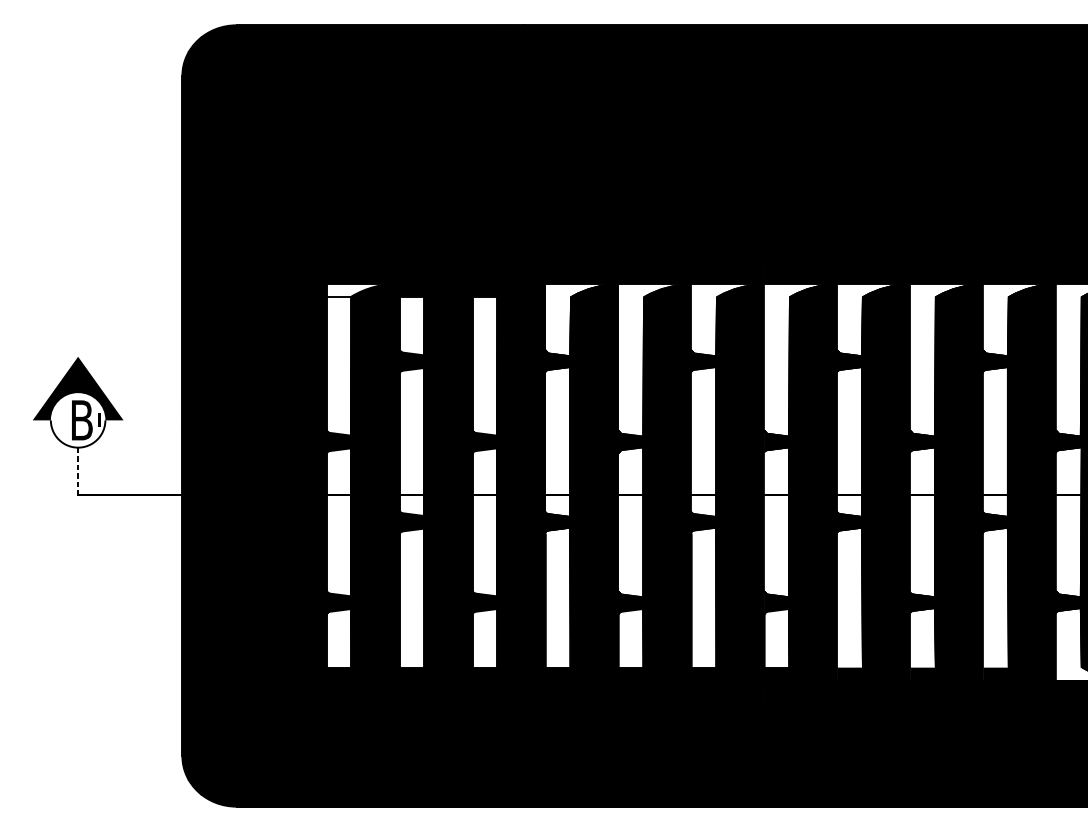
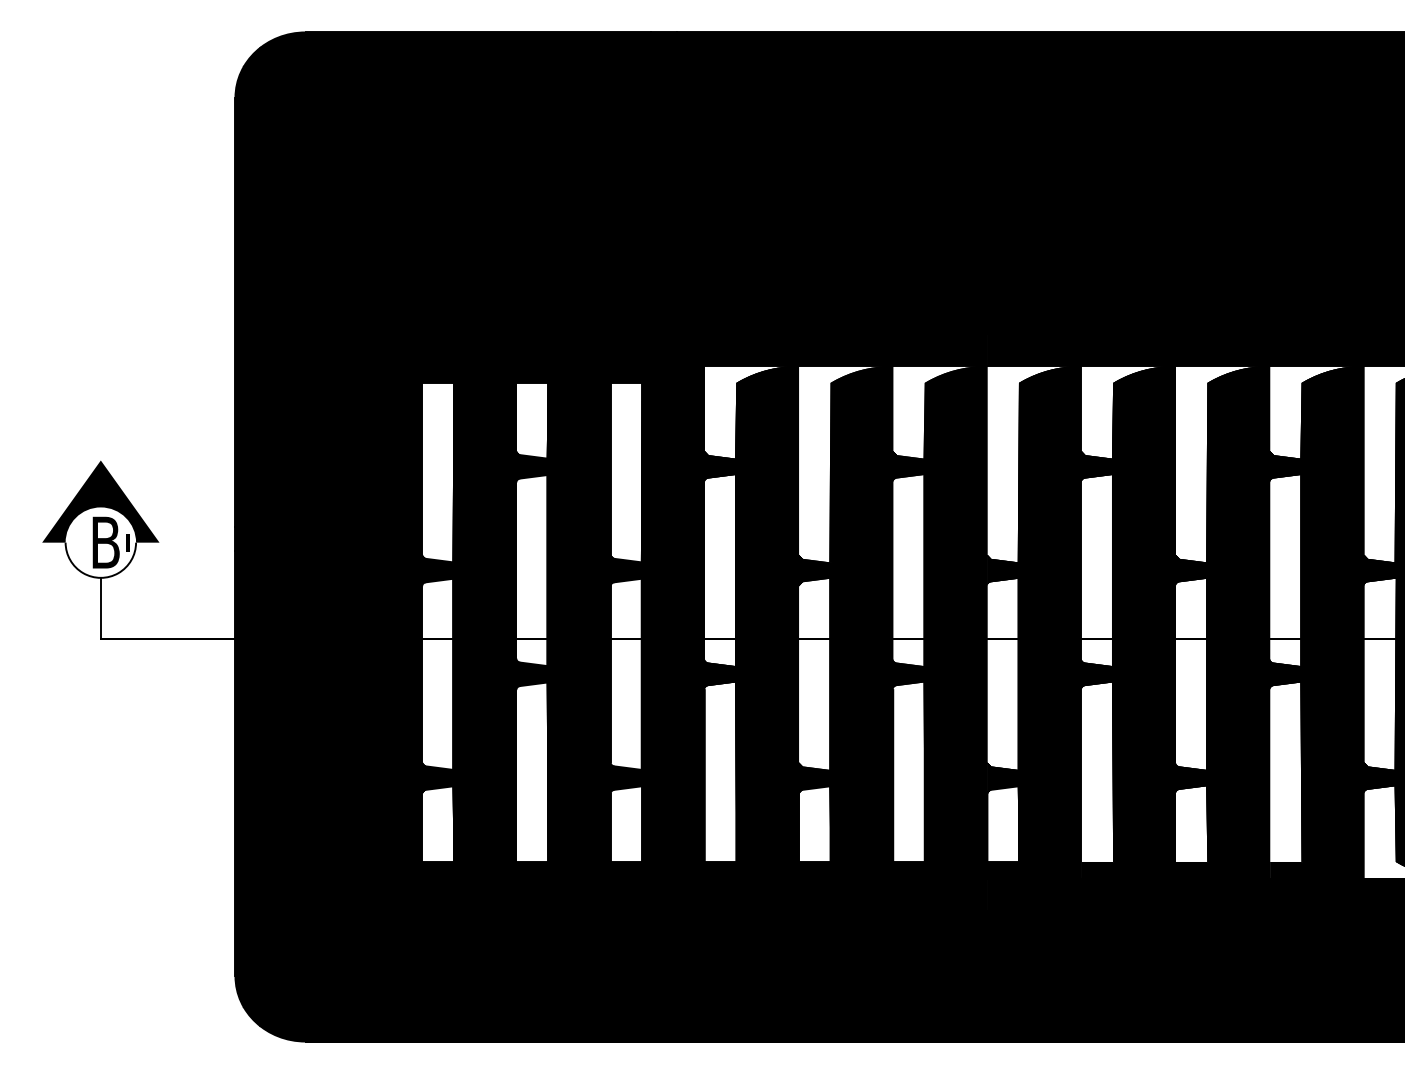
fill: (362, 290) -> (467, 374), added
line: (77, 471) -> (100, 608), dashed -> solid

